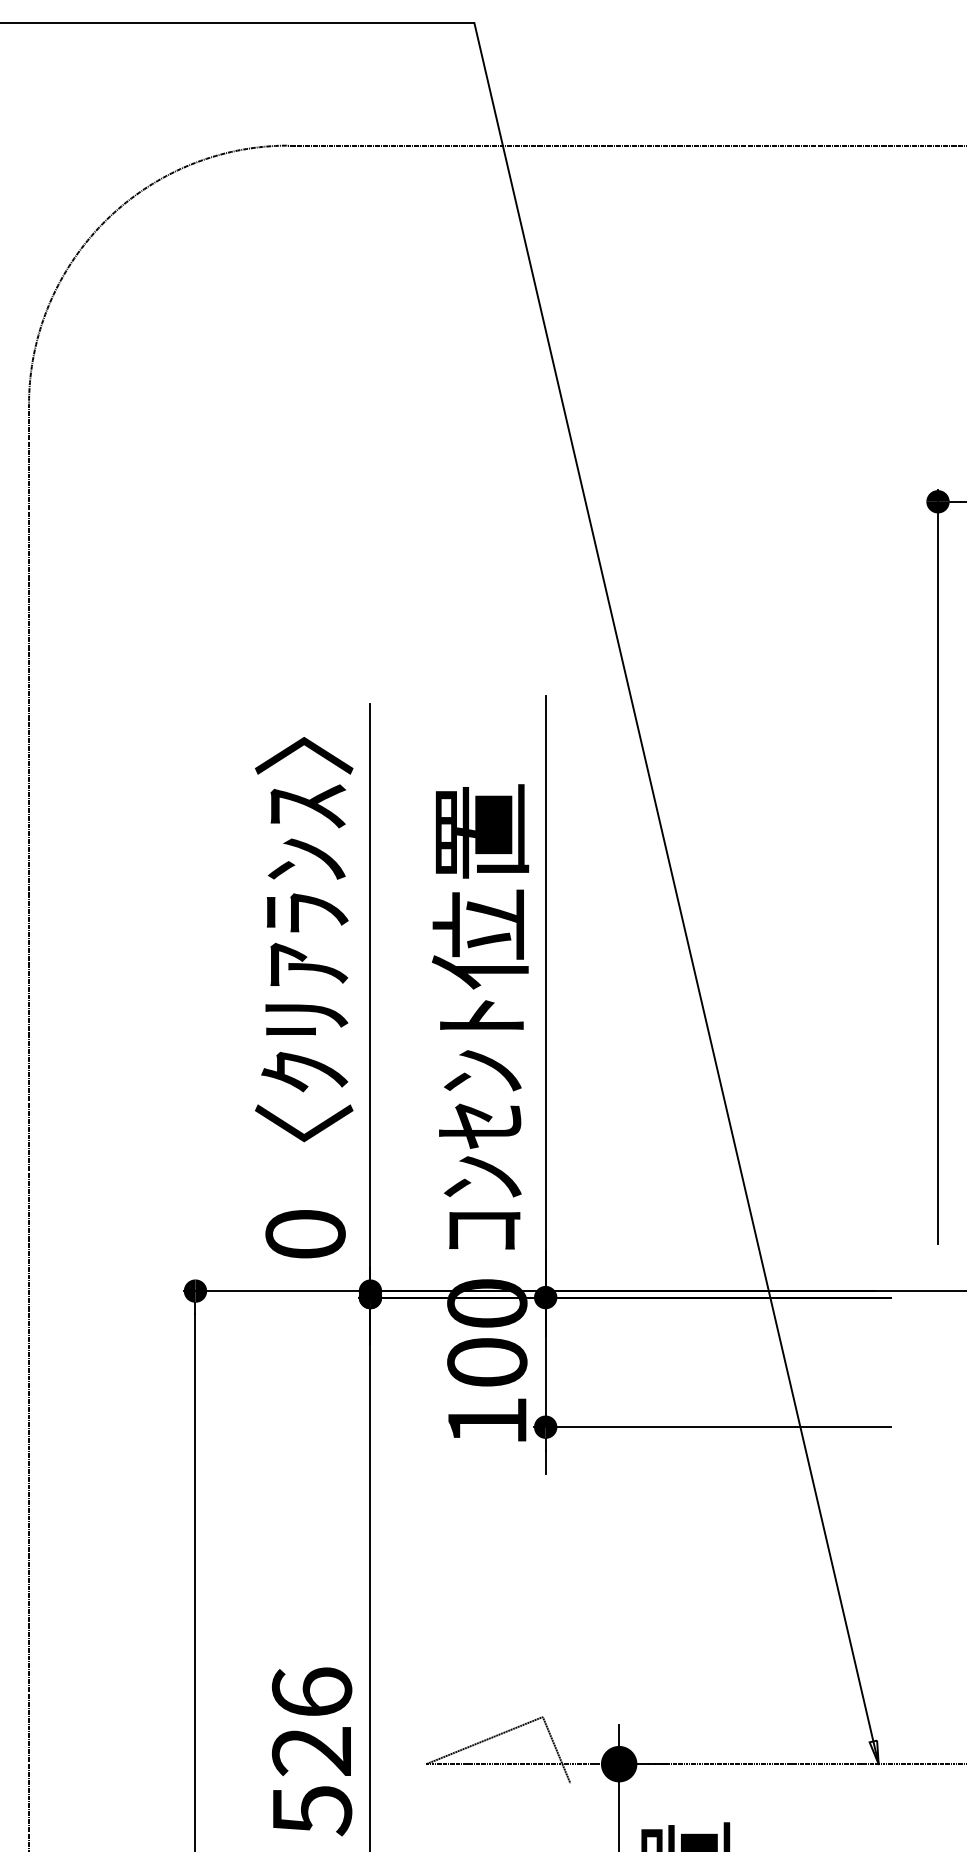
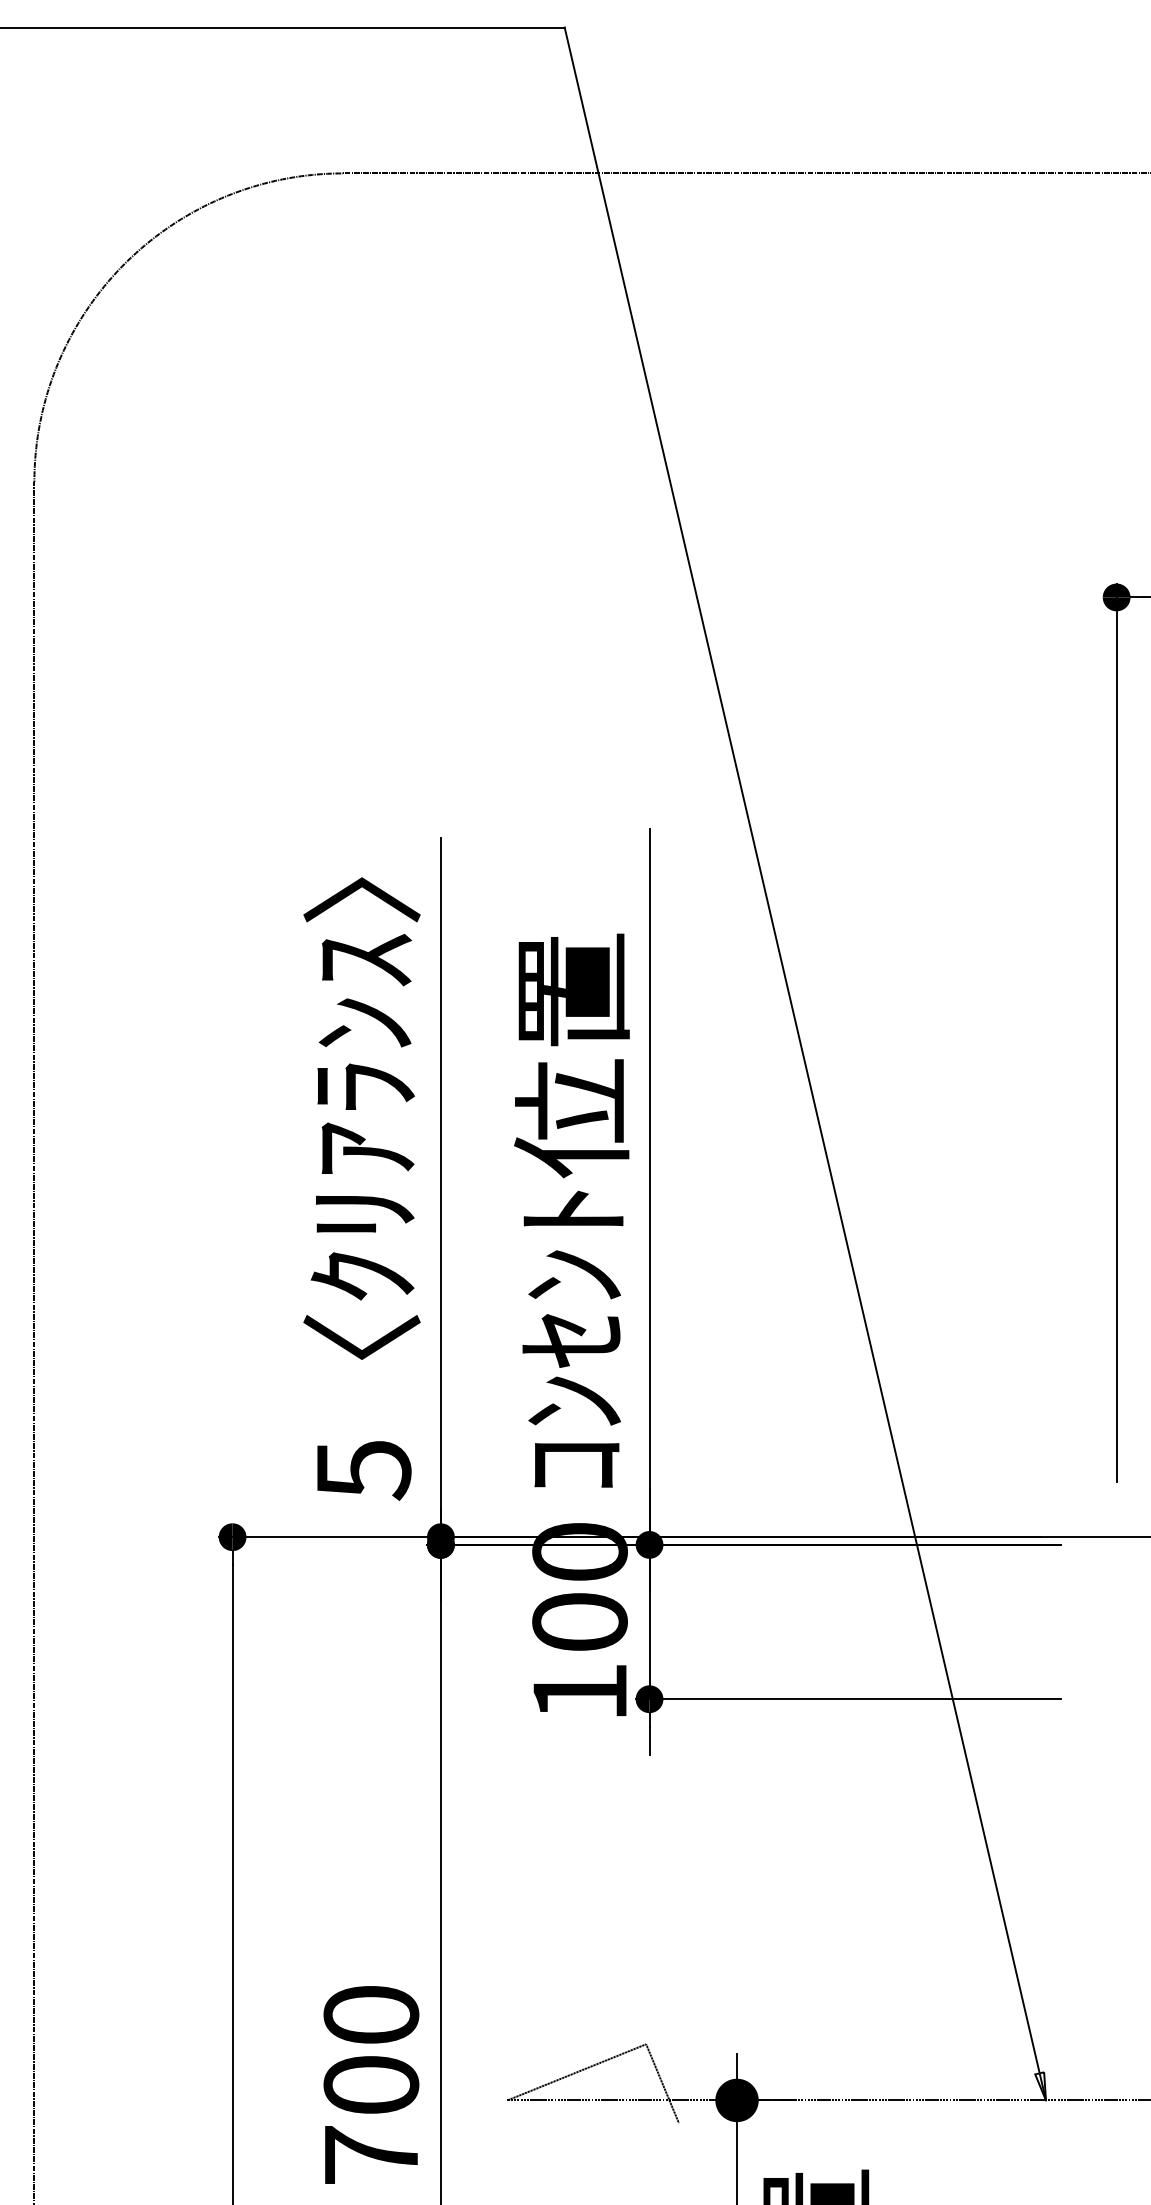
text: (305, 1235) -> (363, 1470), 0 -> 5
text: (311, 1751) -> (370, 2085), 526 -> 700

